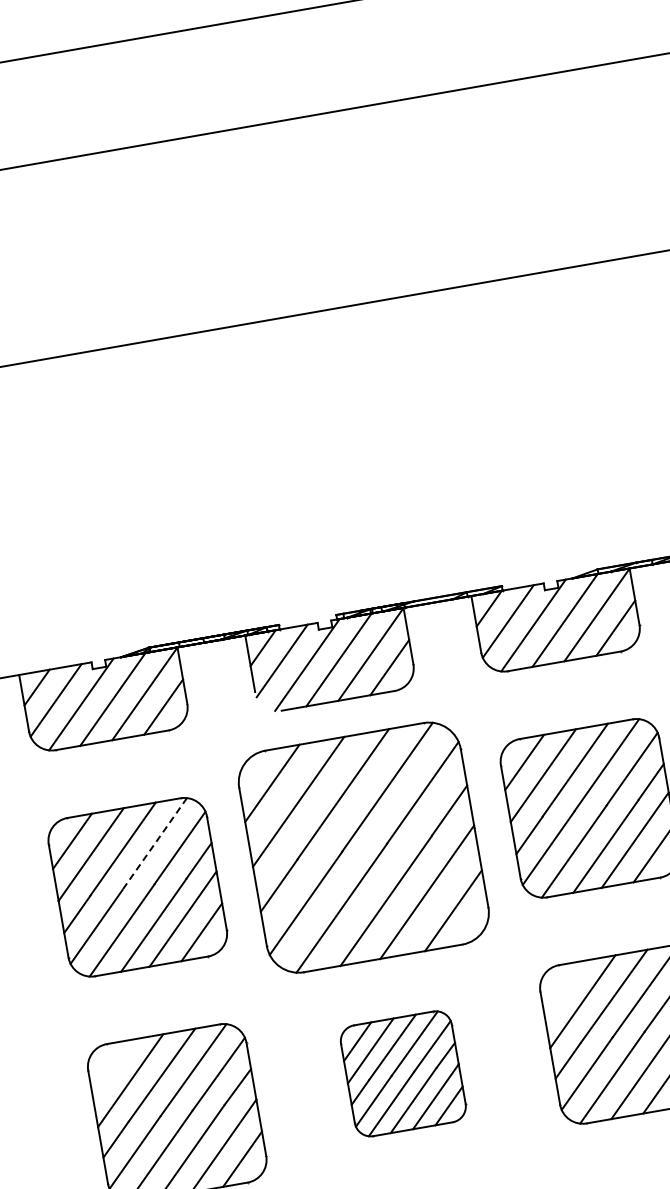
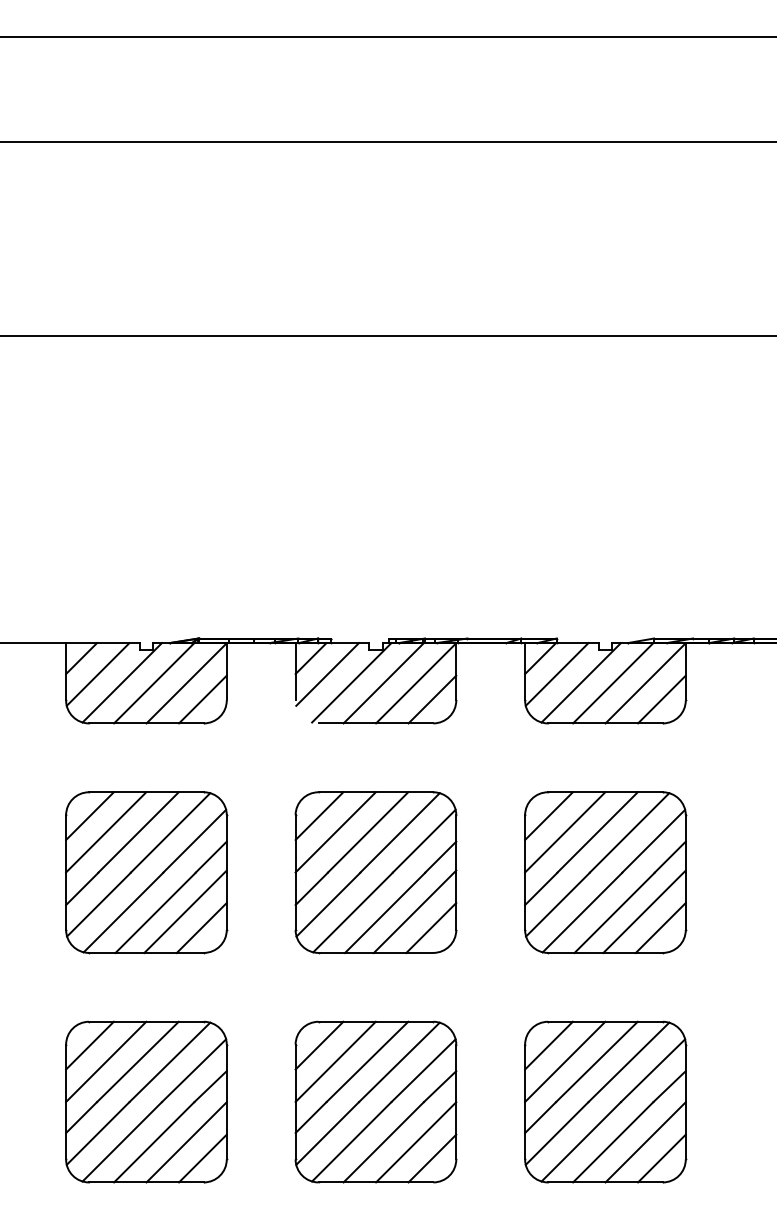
line: (154, 844) -> (170, 833), dashed -> solid
part: (363, 847) -> (375, 872), size x0.71
line: (563, 988) -> (548, 1045), added
line: (111, 1067) -> (89, 1045), added
part: (402, 1073) -> (375, 1101), size x1.43

